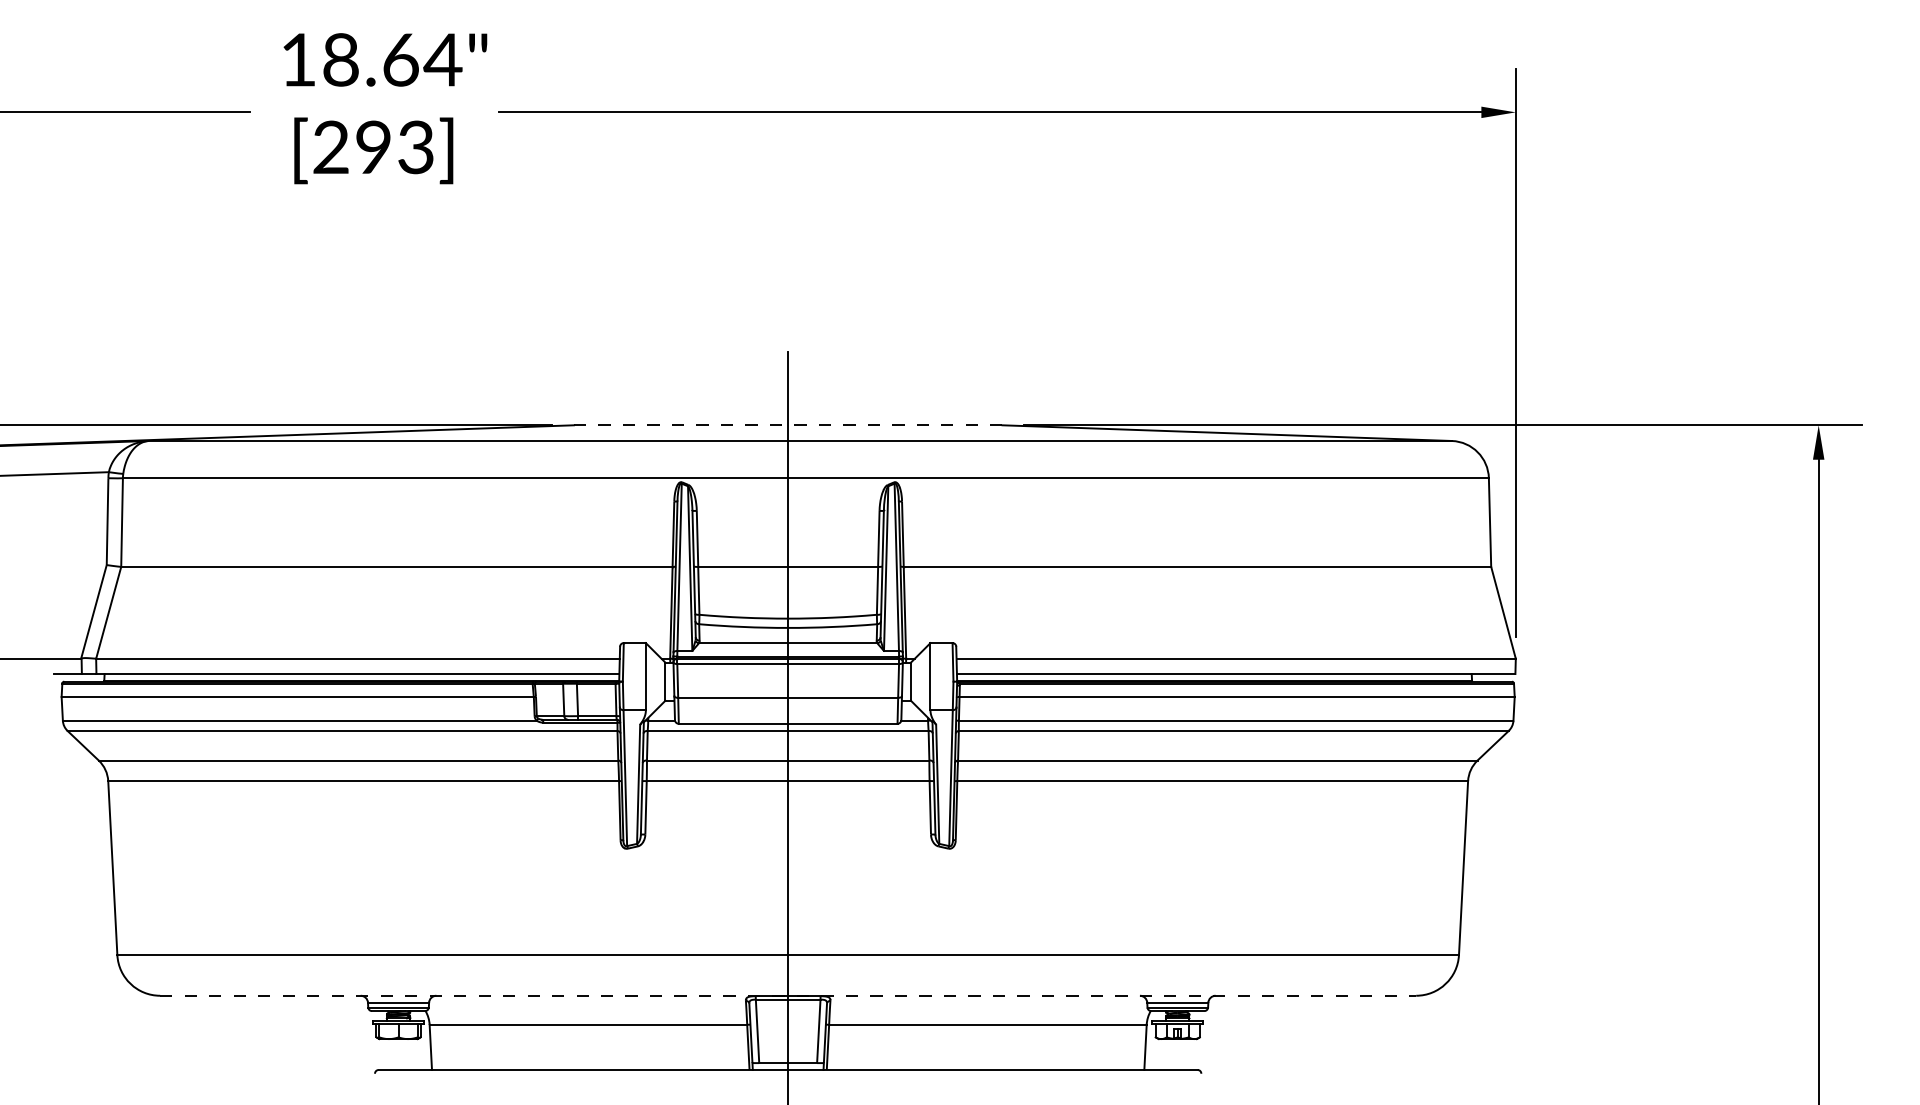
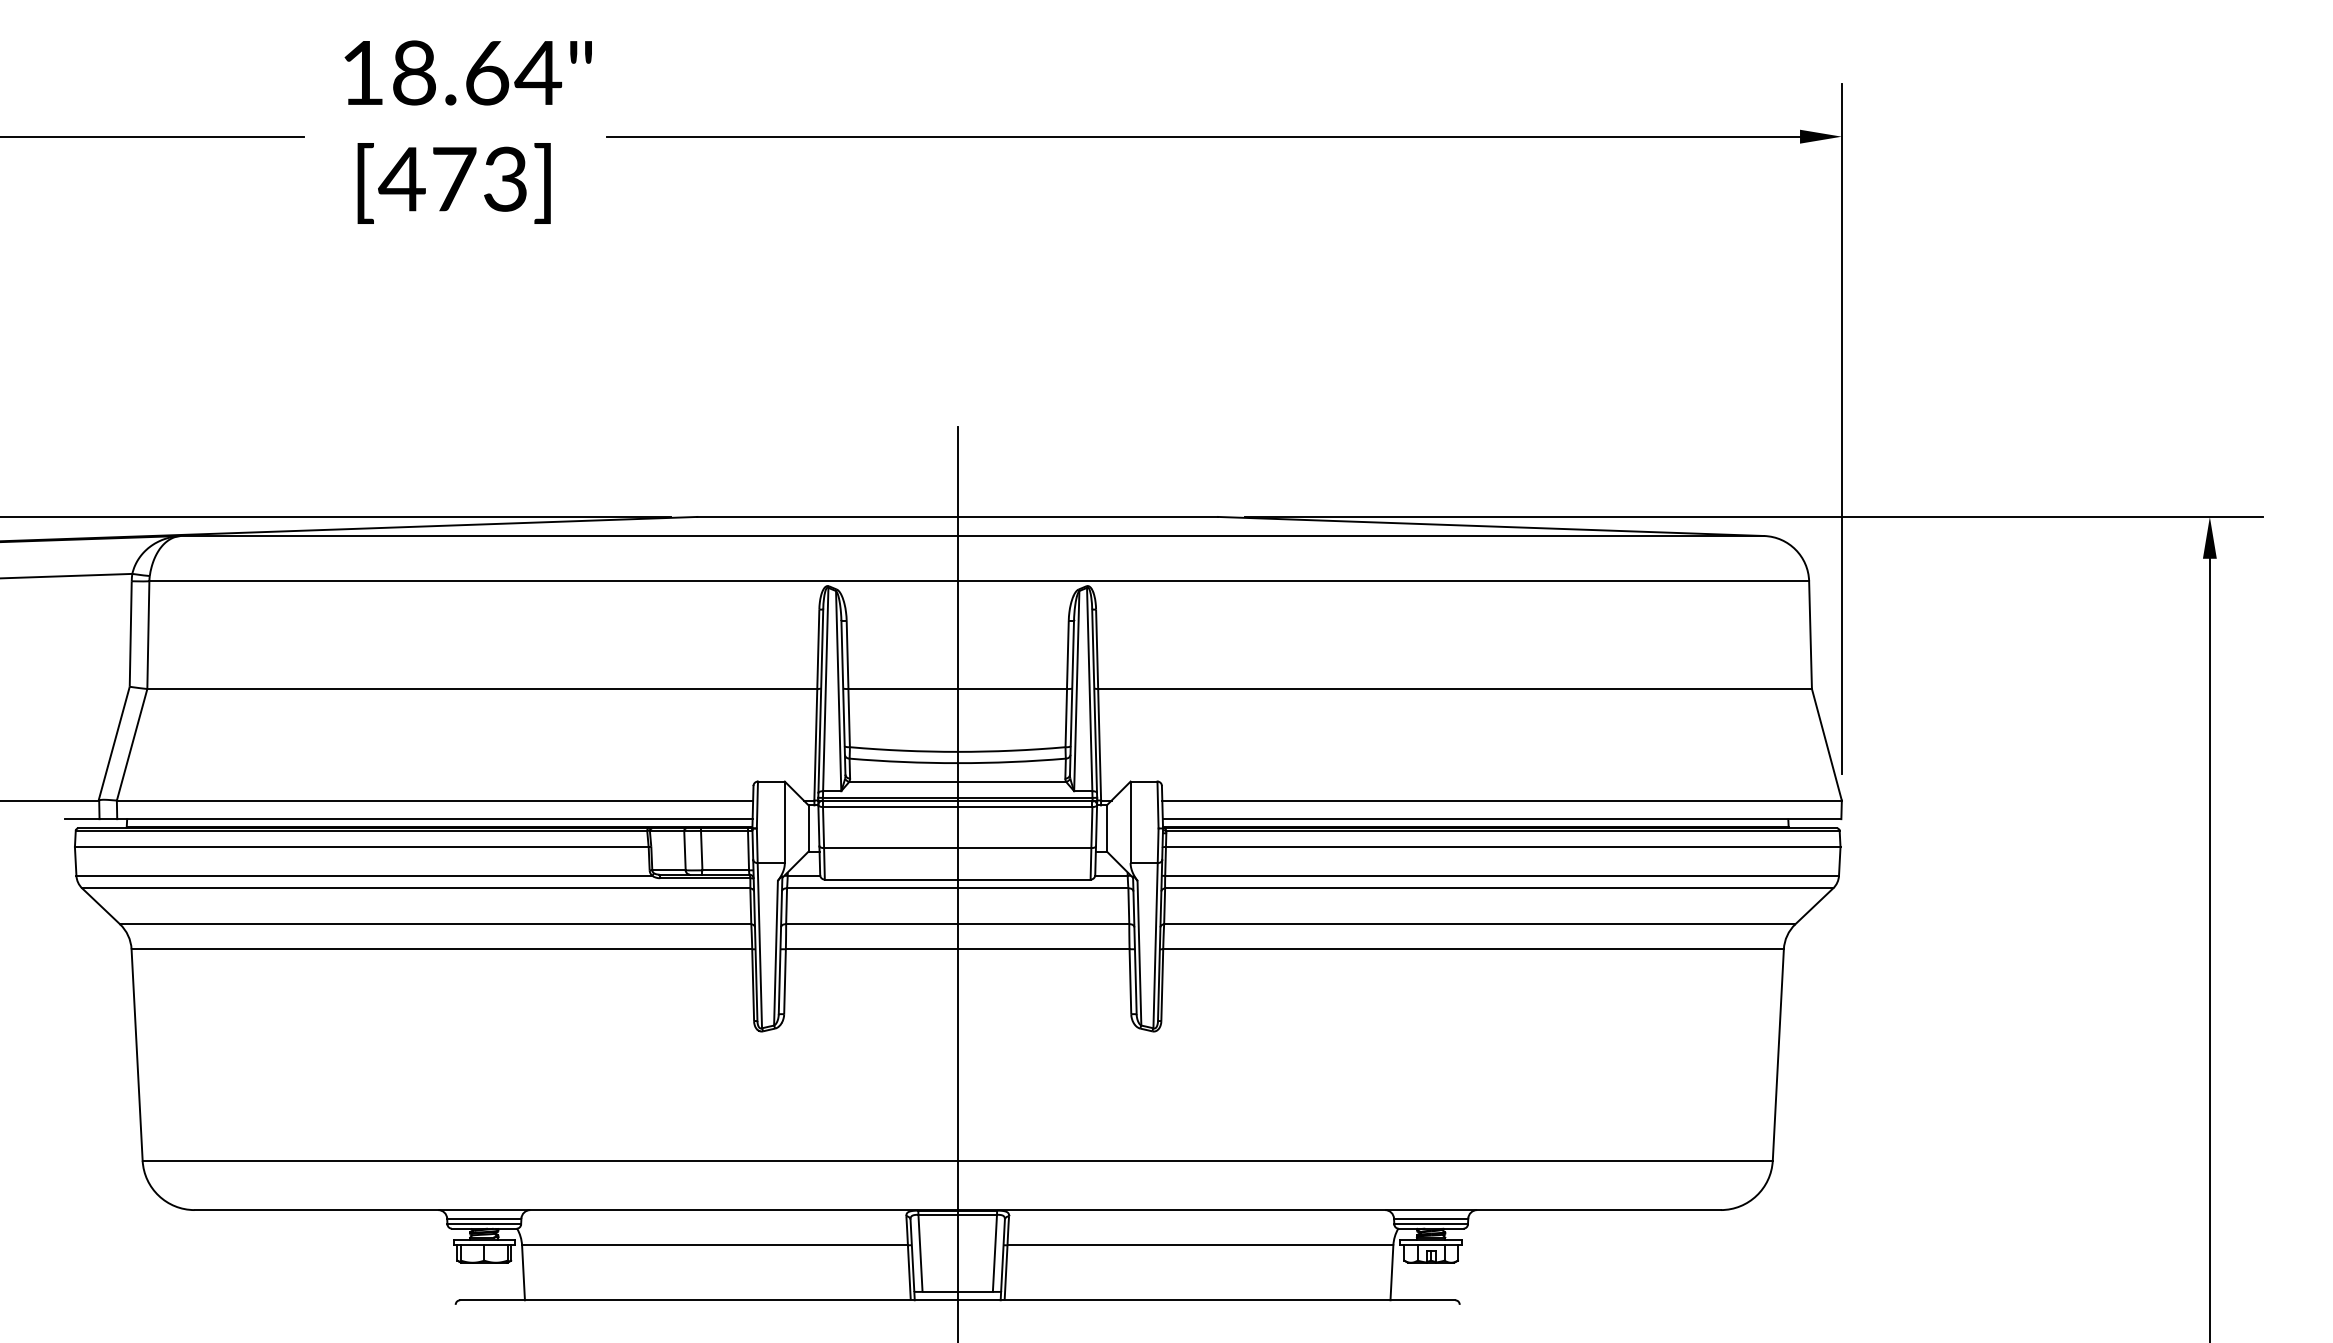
text: (351, 146) -> (427, 178), [293] -> [473]
line: (788, 424) -> (958, 516), dashed -> solid
line: (788, 996) -> (958, 1210), dashed -> solid

